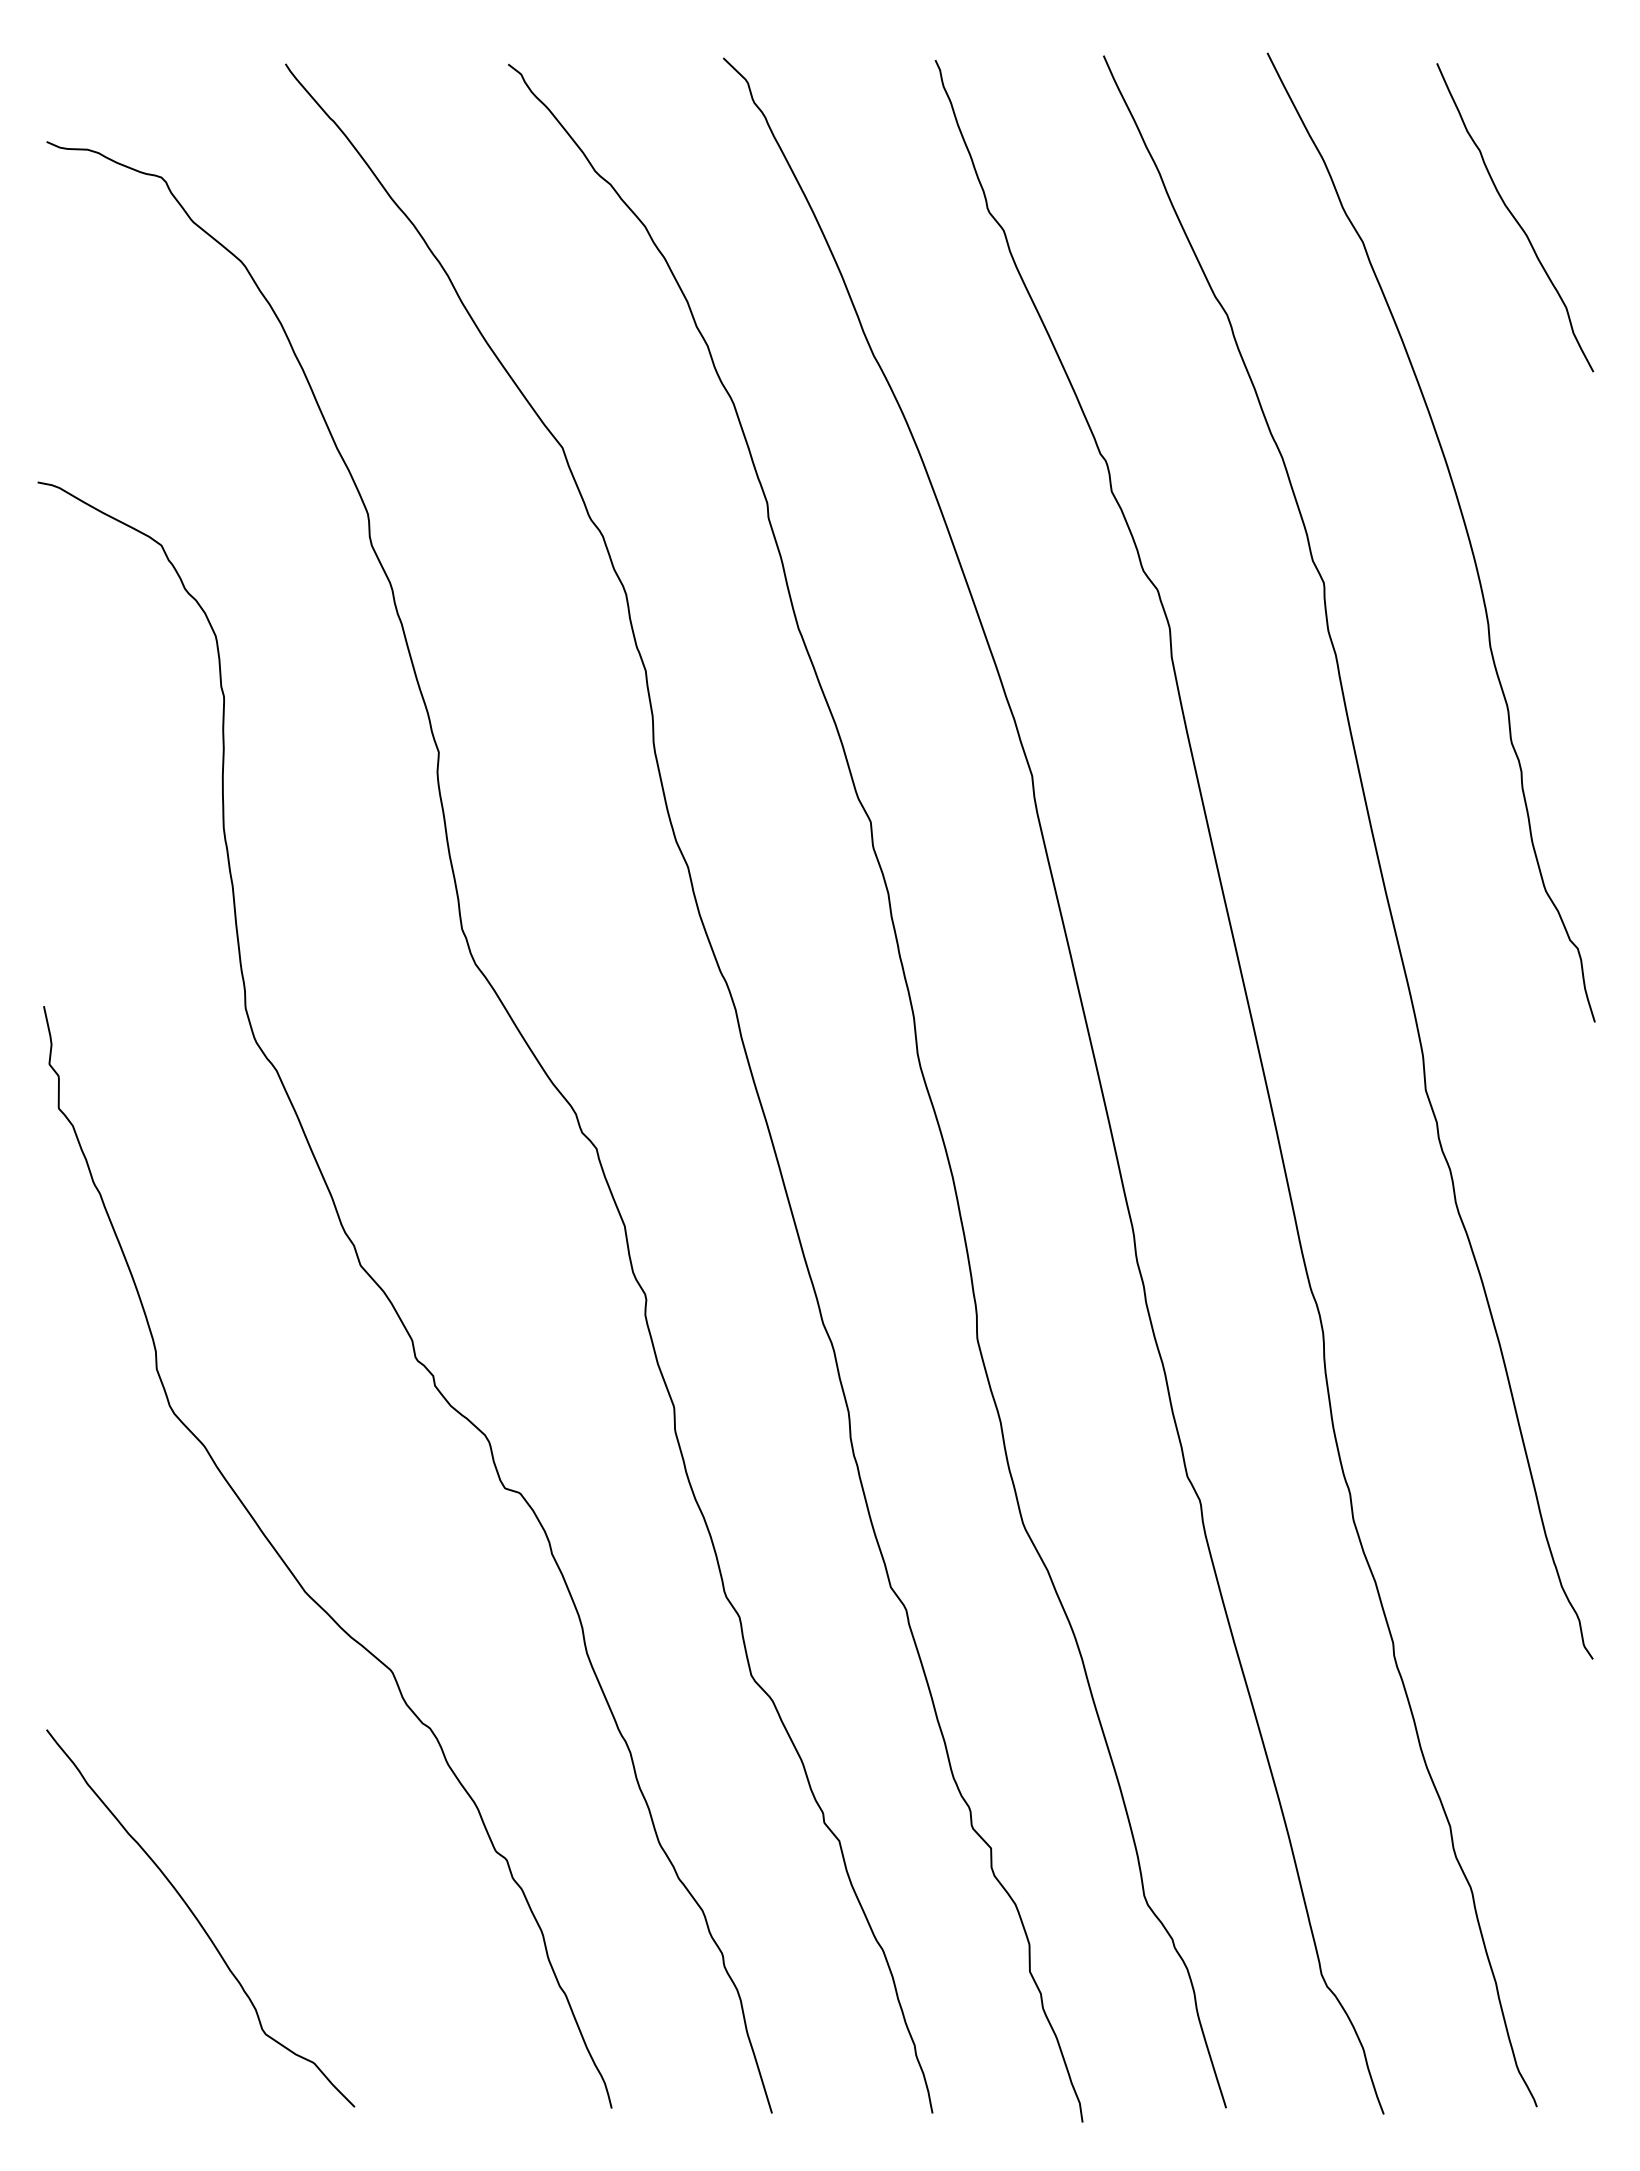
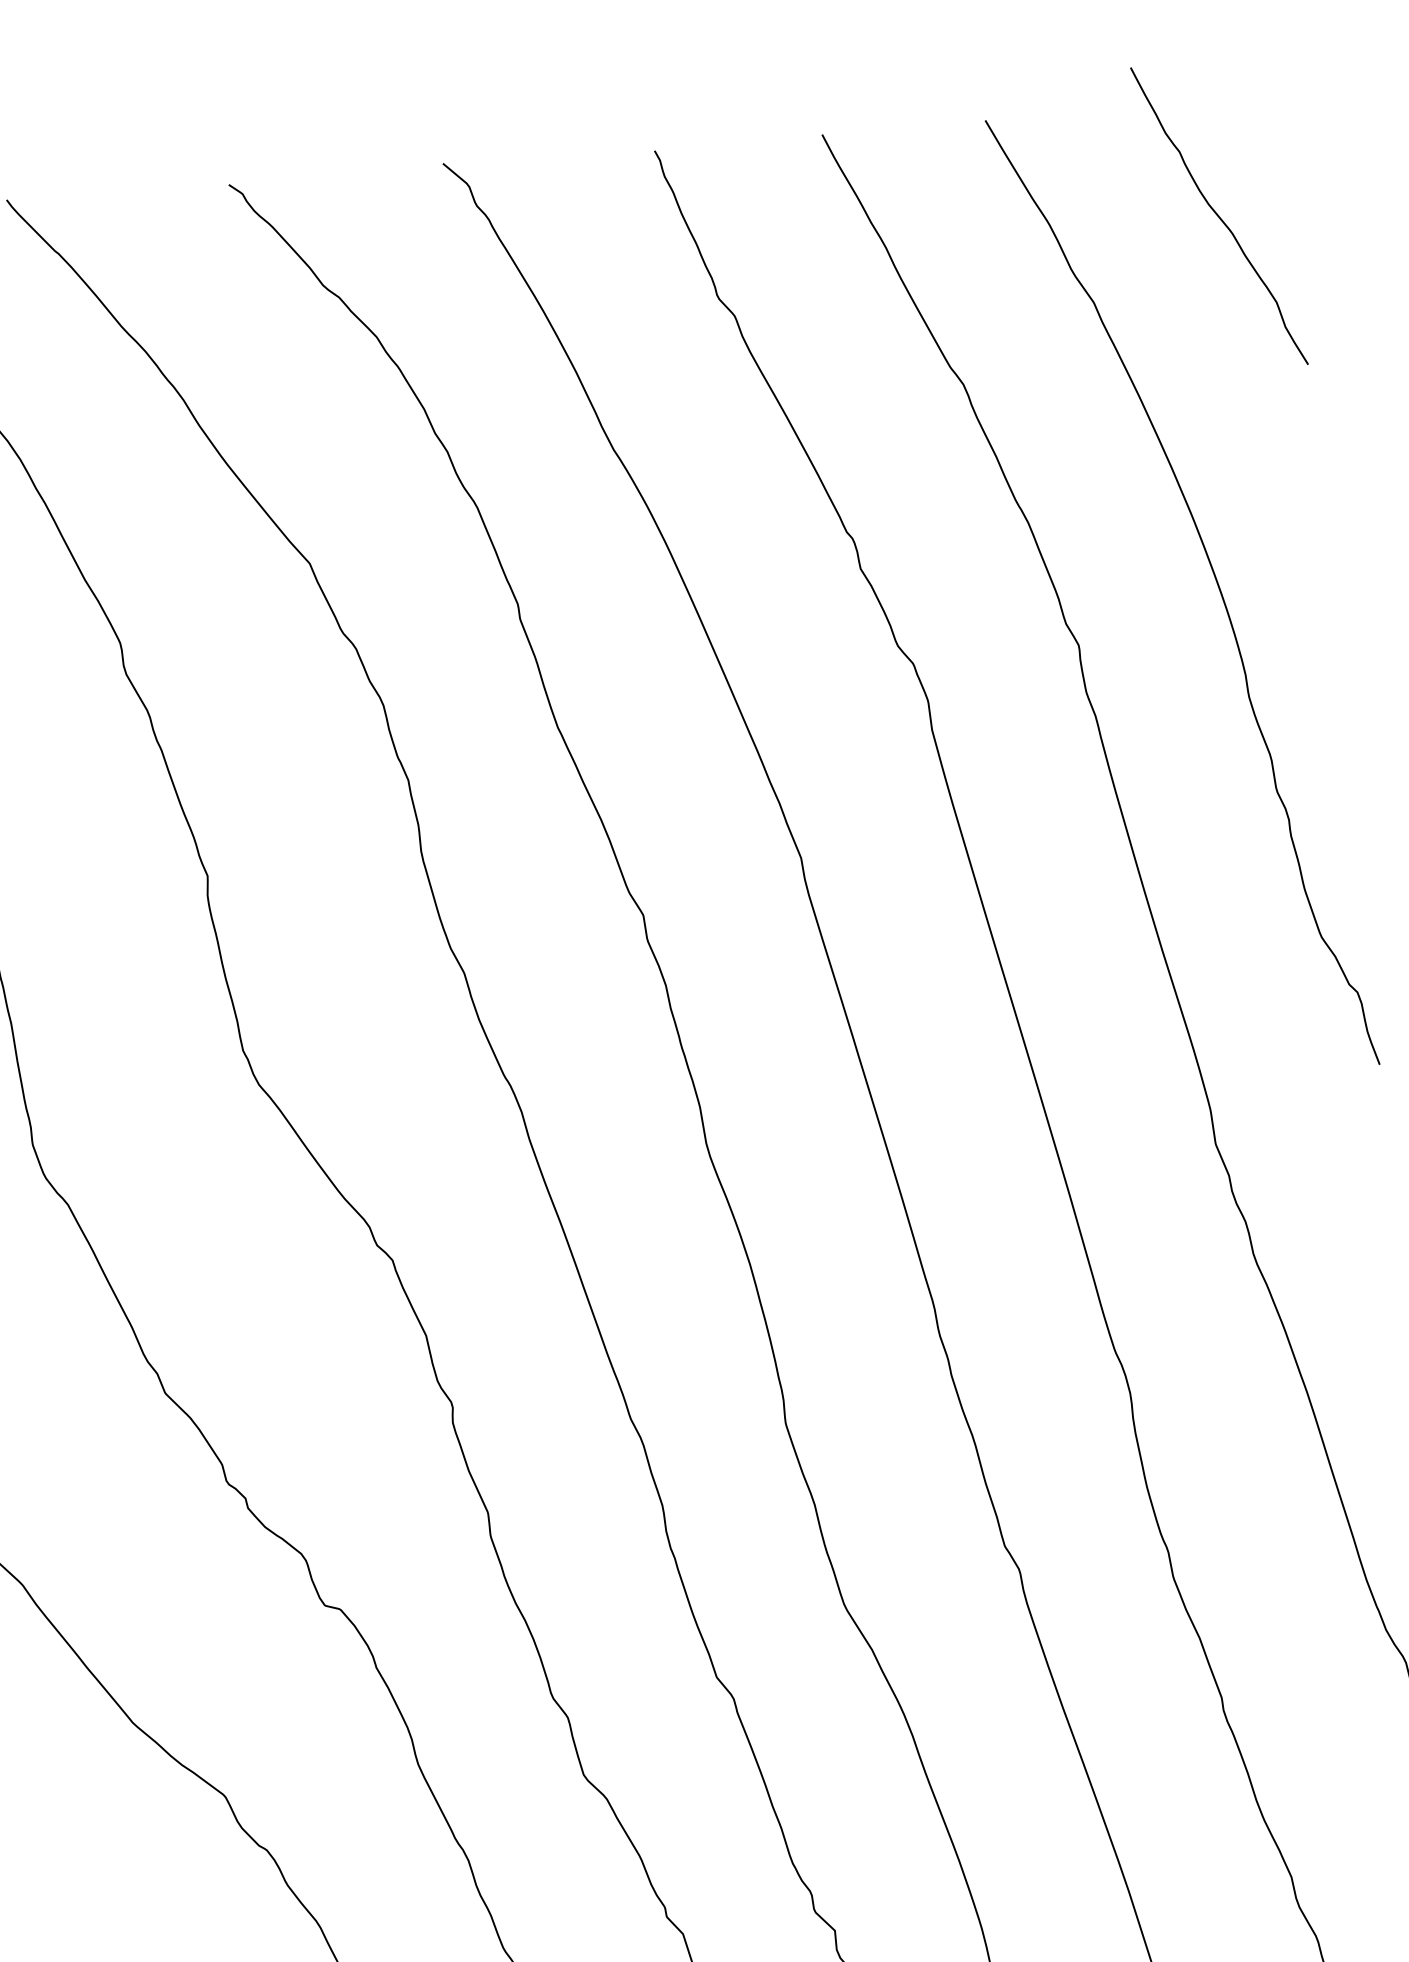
curve: (1515, 217) -> (1219, 215), moved

